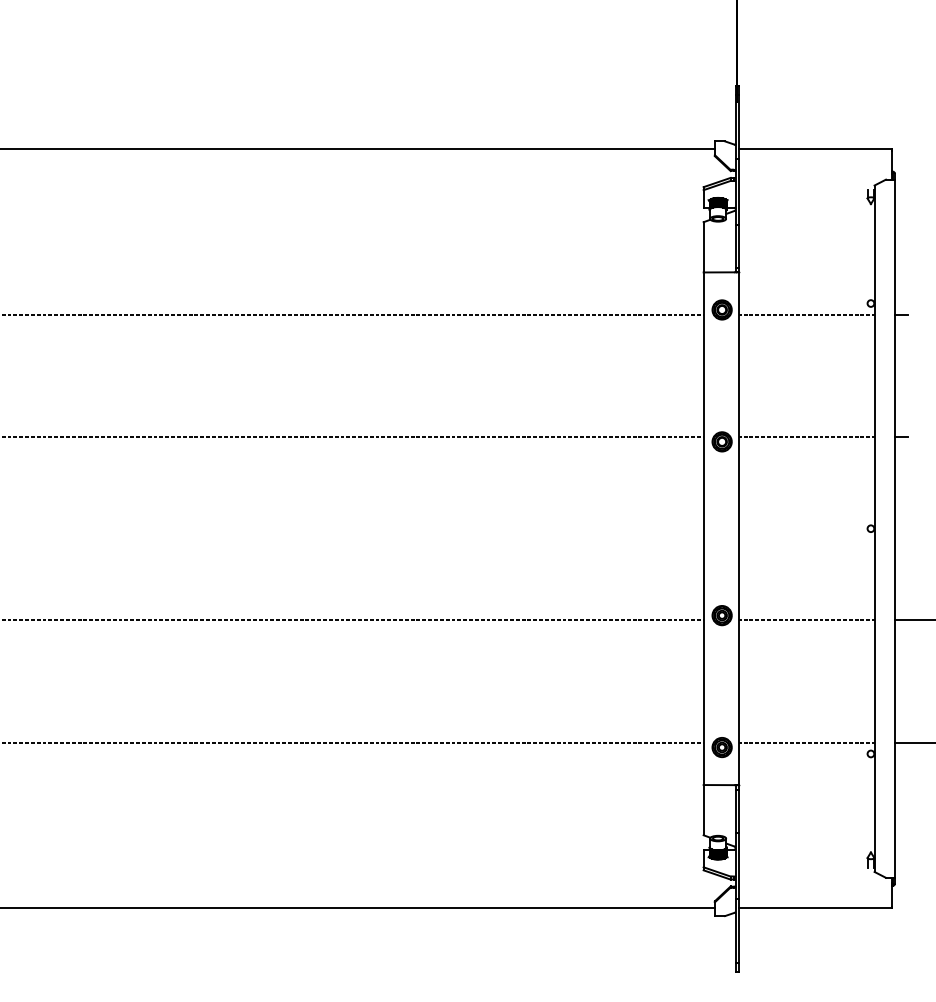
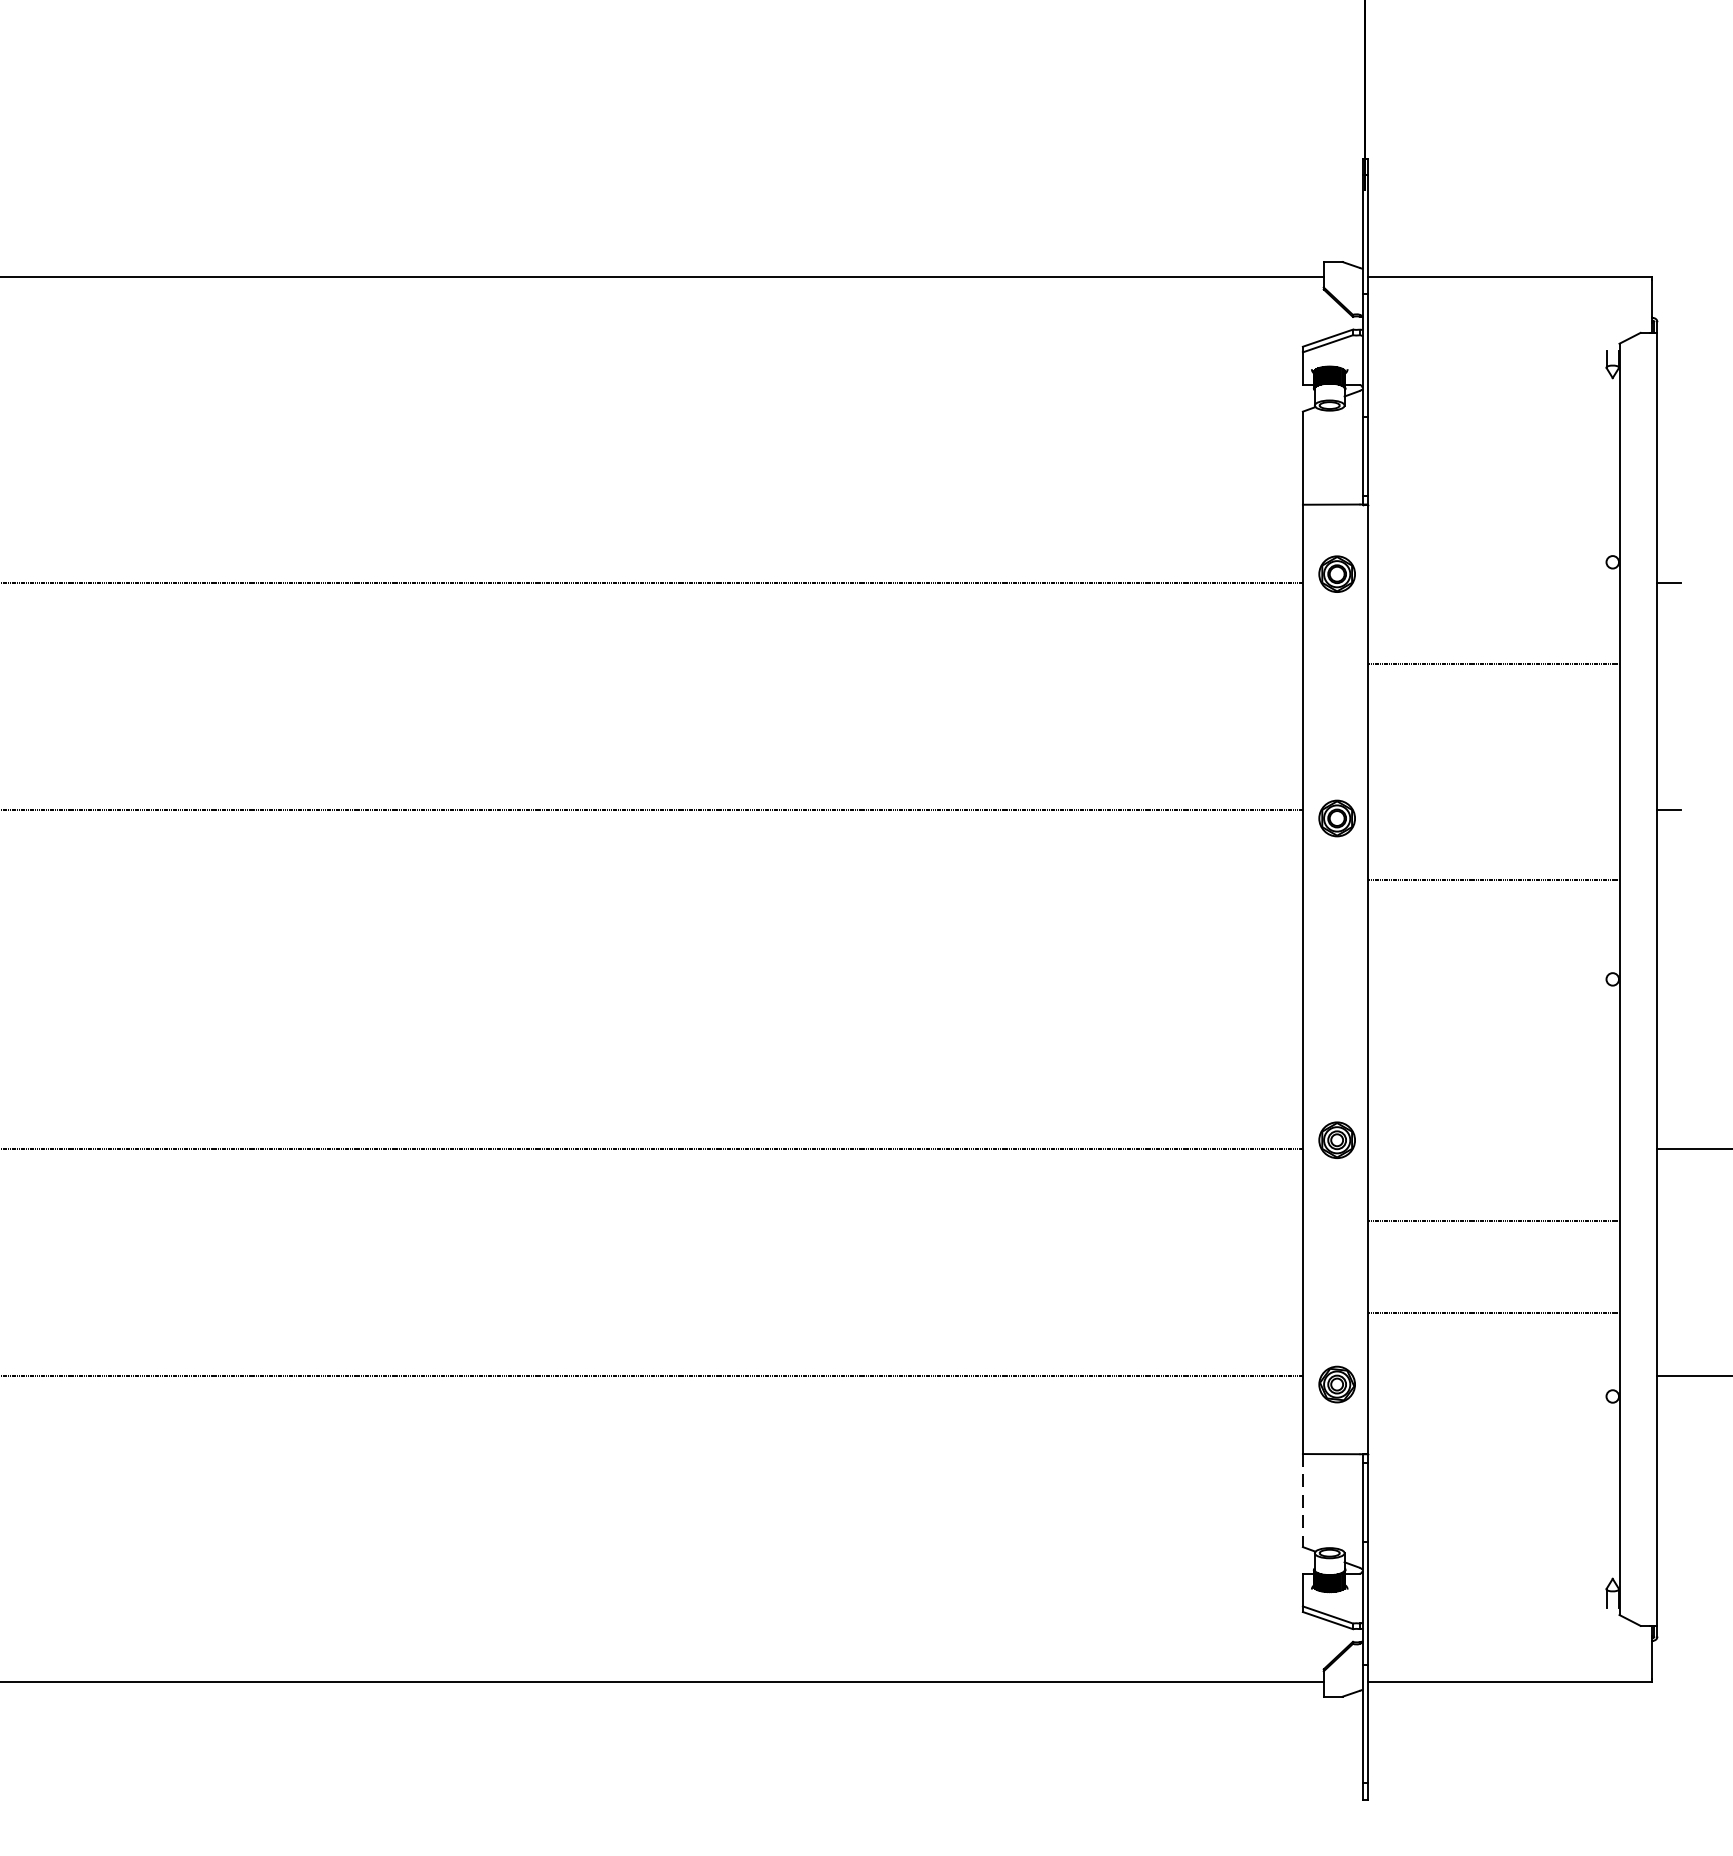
line: (806, 314) -> (1493, 664), moved
line: (806, 437) -> (1493, 880), moved
line: (806, 620) -> (1493, 1221), moved
line: (806, 742) -> (1493, 1312), moved
line: (703, 810) -> (1302, 1501), solid -> dashed

